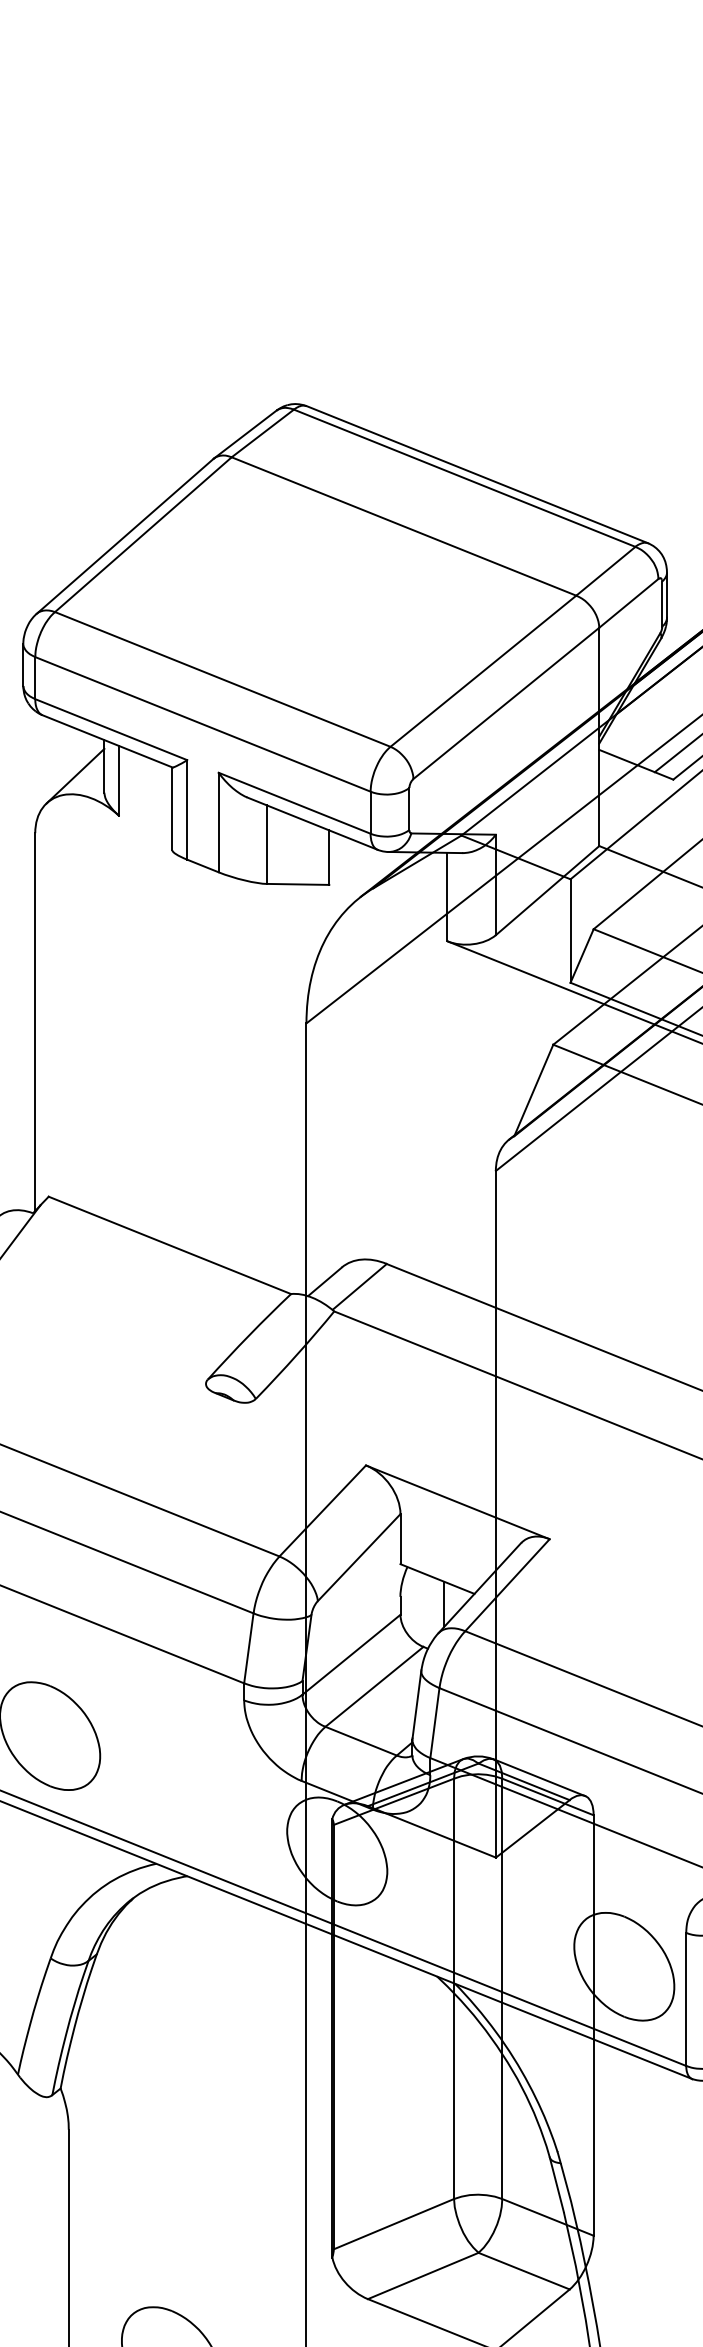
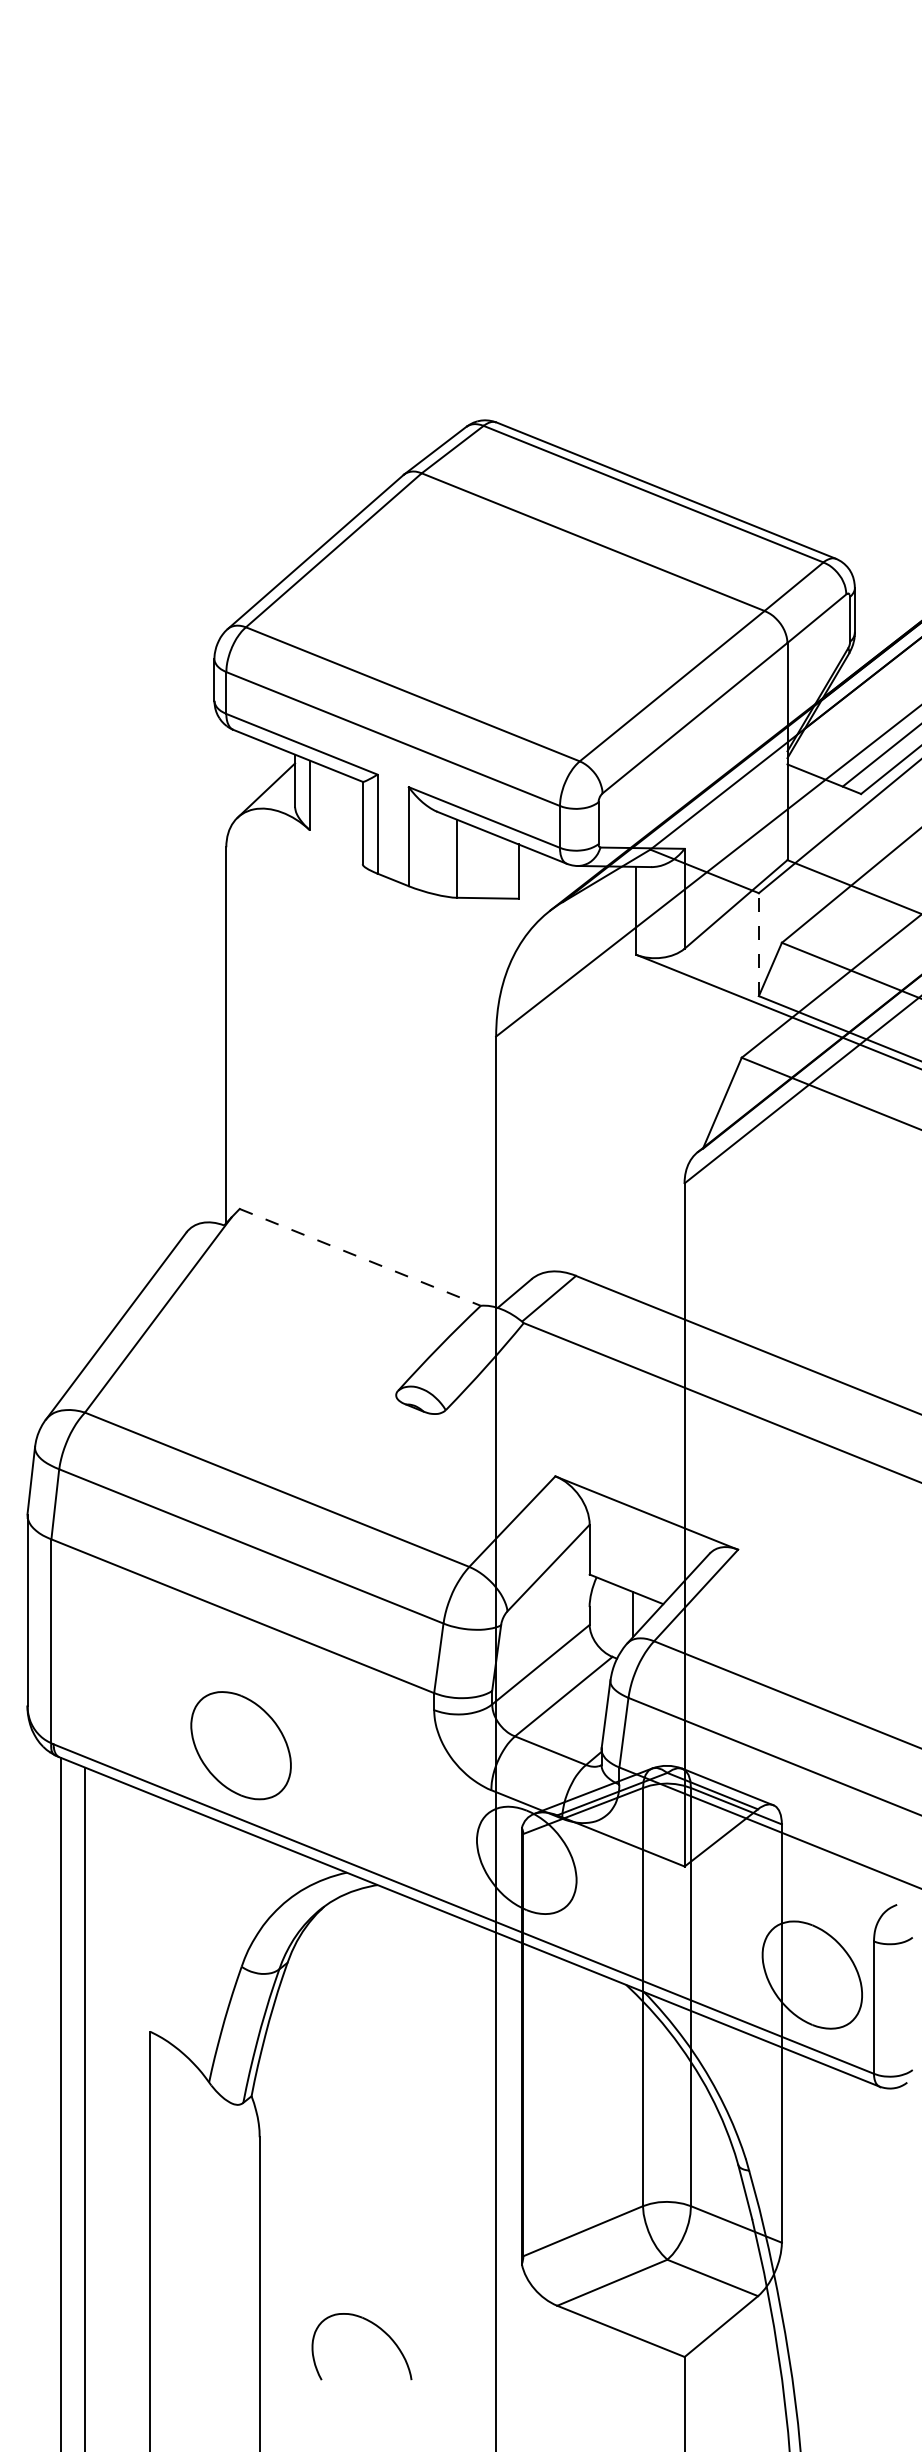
line: (570, 930) -> (758, 944), solid -> dashed
line: (170, 1245) -> (360, 1257), solid -> dashed

